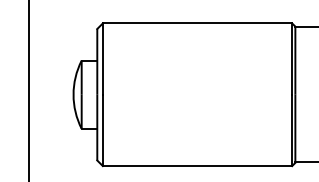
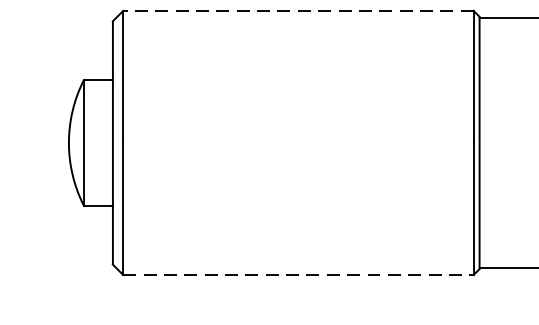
line: (197, 23) -> (298, 11), solid -> dashed
line: (197, 166) -> (298, 275), solid -> dashed

